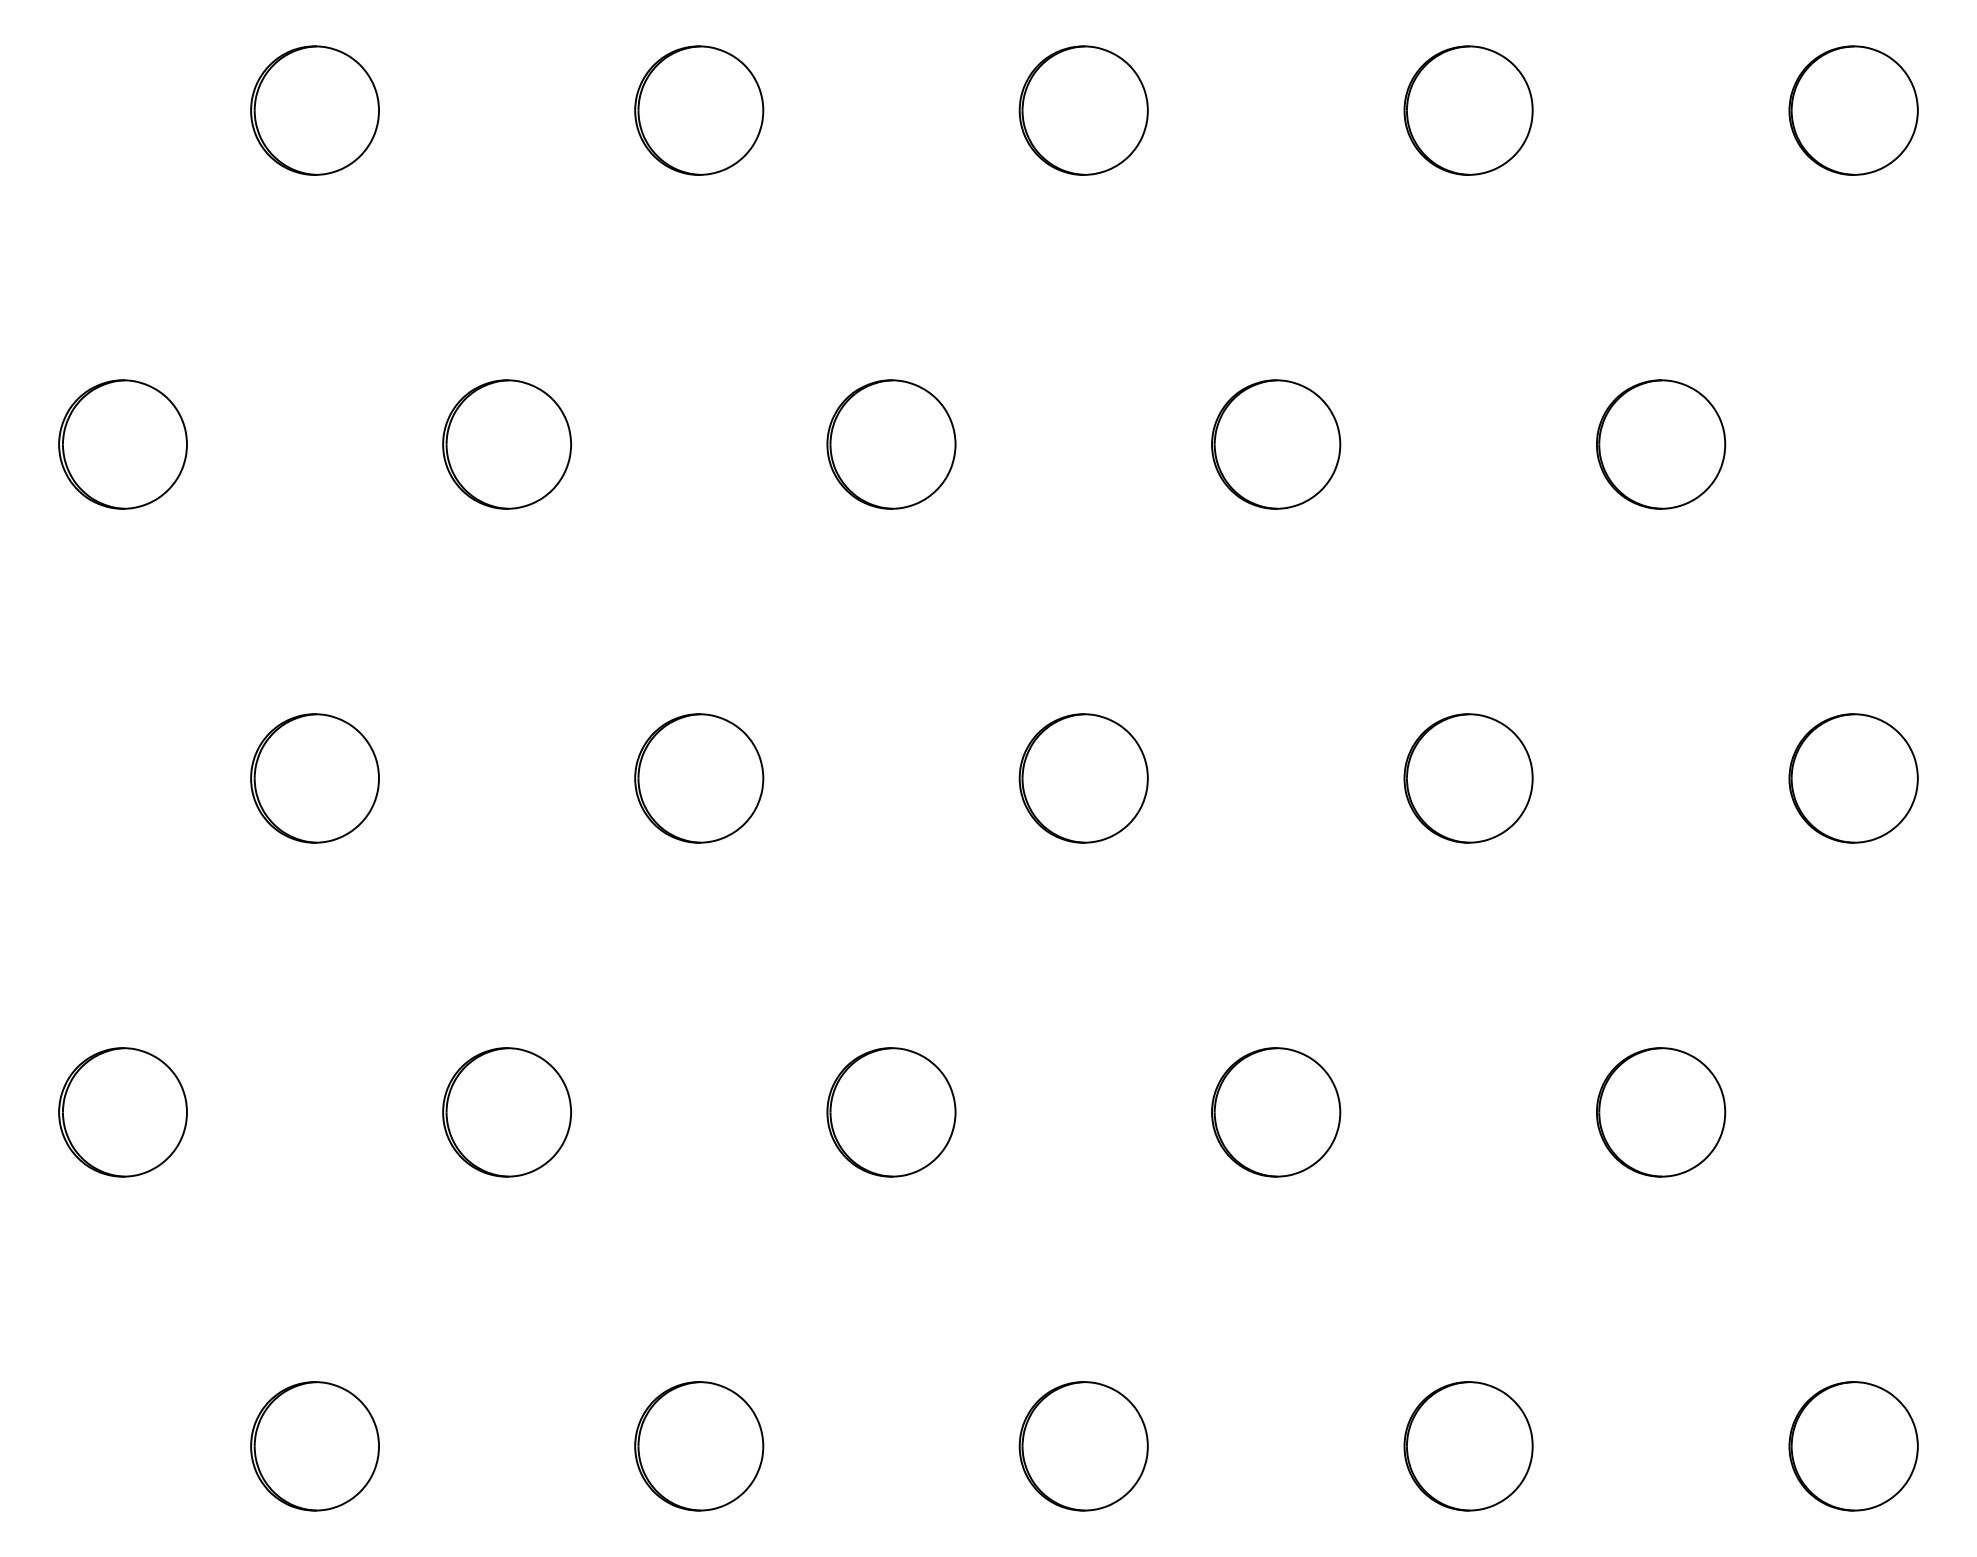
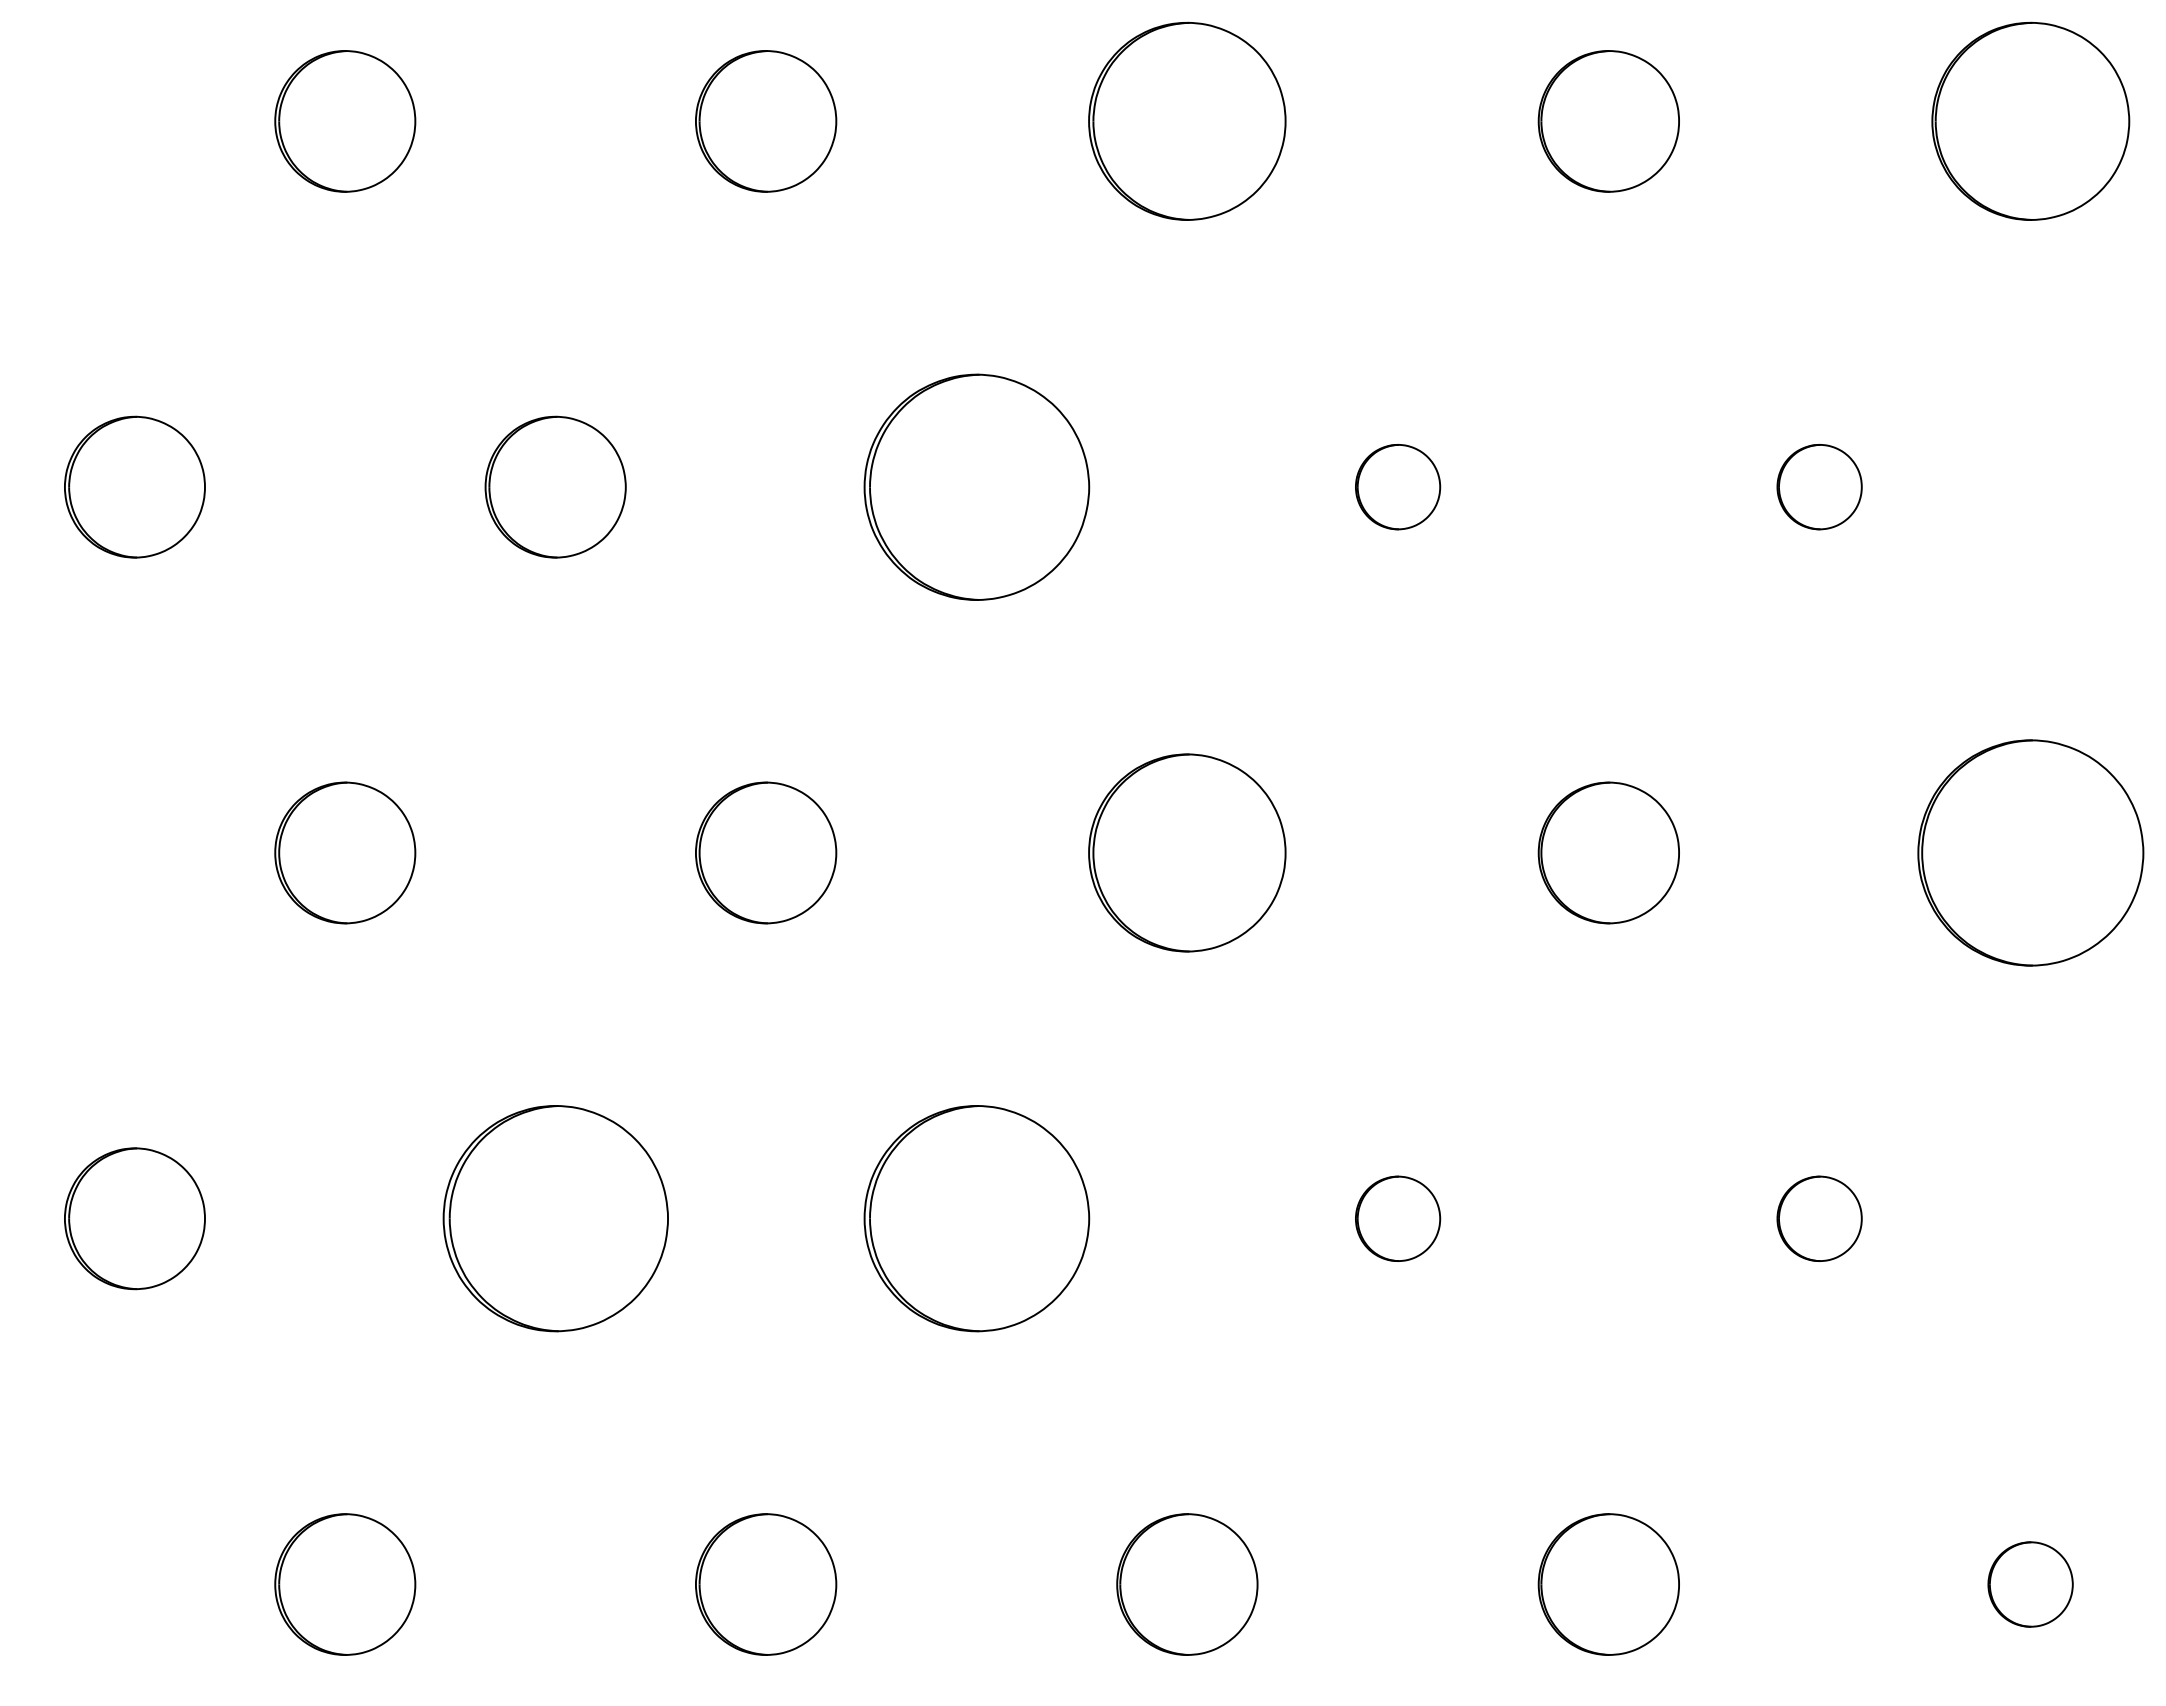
part: (1083, 110) -> (1187, 121), size x1.4
part: (1853, 110) -> (2030, 121), size x1.4
part: (891, 443) -> (976, 486), size x1.6
part: (1275, 443) -> (1397, 486), size x0.6
part: (1660, 443) -> (1819, 486), size x0.6
part: (1083, 778) -> (1187, 852), size x1.4
part: (1853, 778) -> (2030, 852), size x1.6
part: (506, 1112) -> (555, 1218), size x1.6
part: (891, 1112) -> (976, 1218), size x1.6
part: (1275, 1112) -> (1397, 1218), size x0.6
part: (1660, 1112) -> (1819, 1218), size x0.6
part: (1853, 1446) -> (2030, 1584), size x0.6

